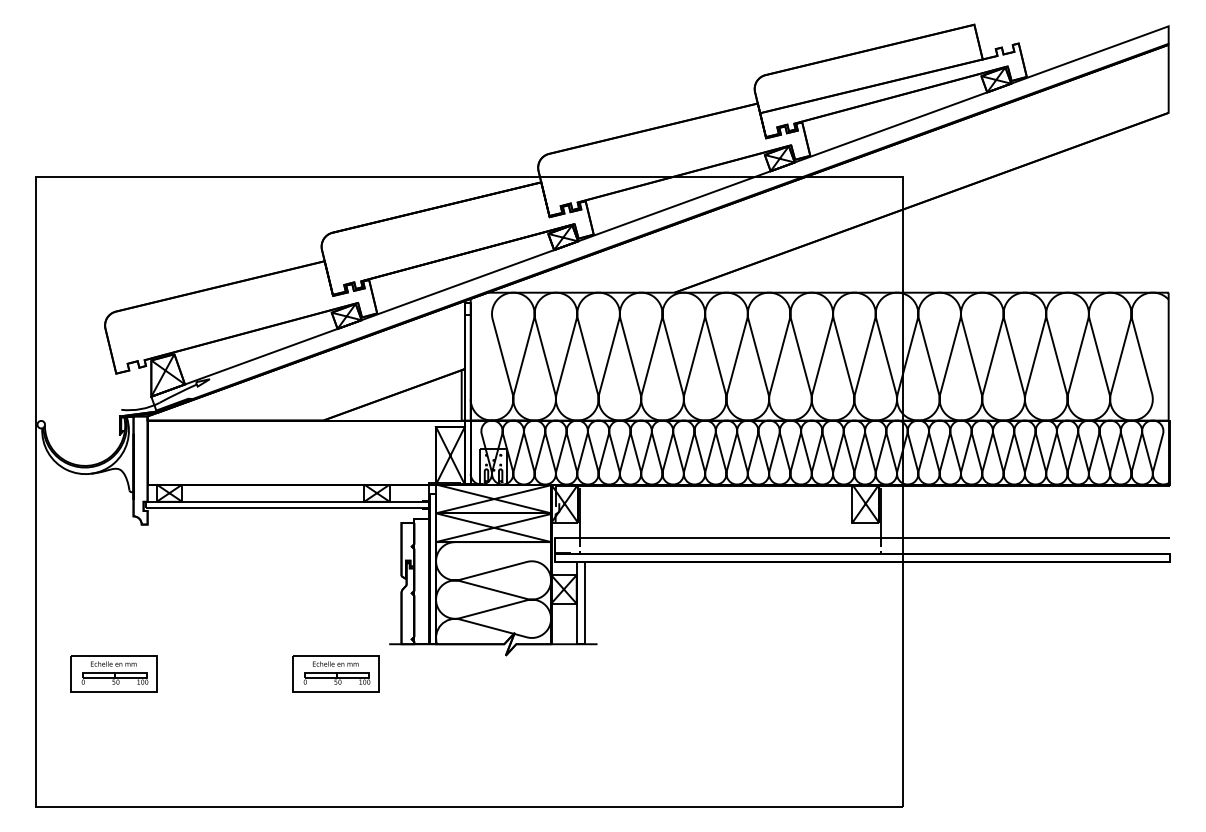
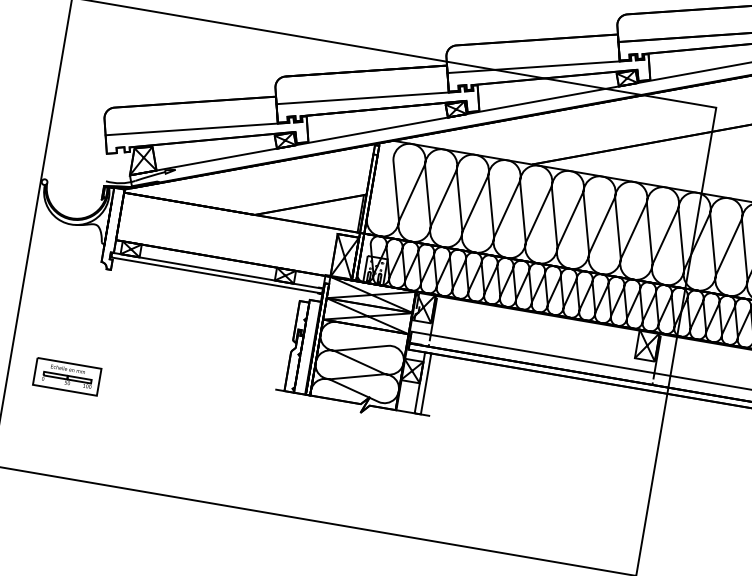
line: (654, 165) -> (533, 67), added
line: (438, 243) -> (362, 97), added
line: (221, 322) -> (191, 129), added
part: (335, 673) -> (231, 404), removed

